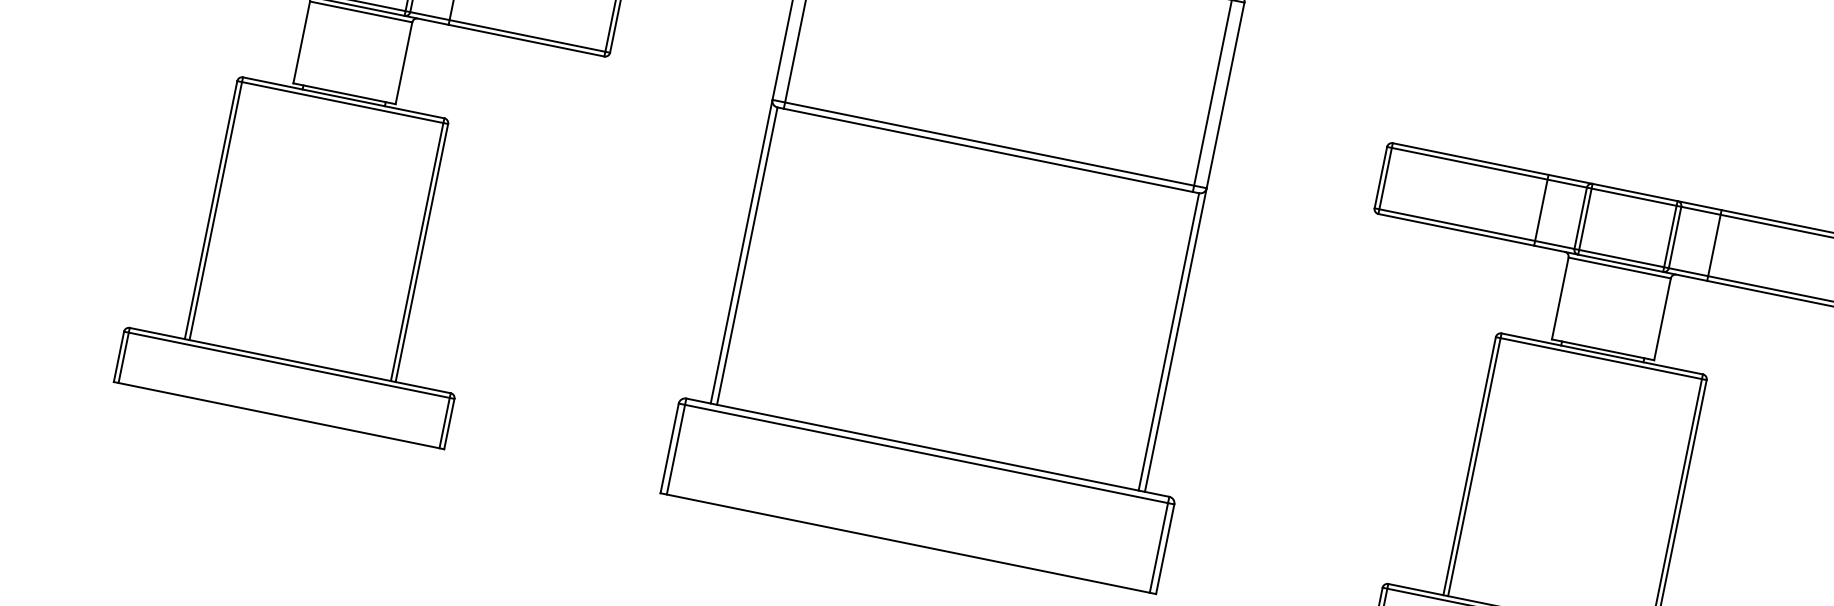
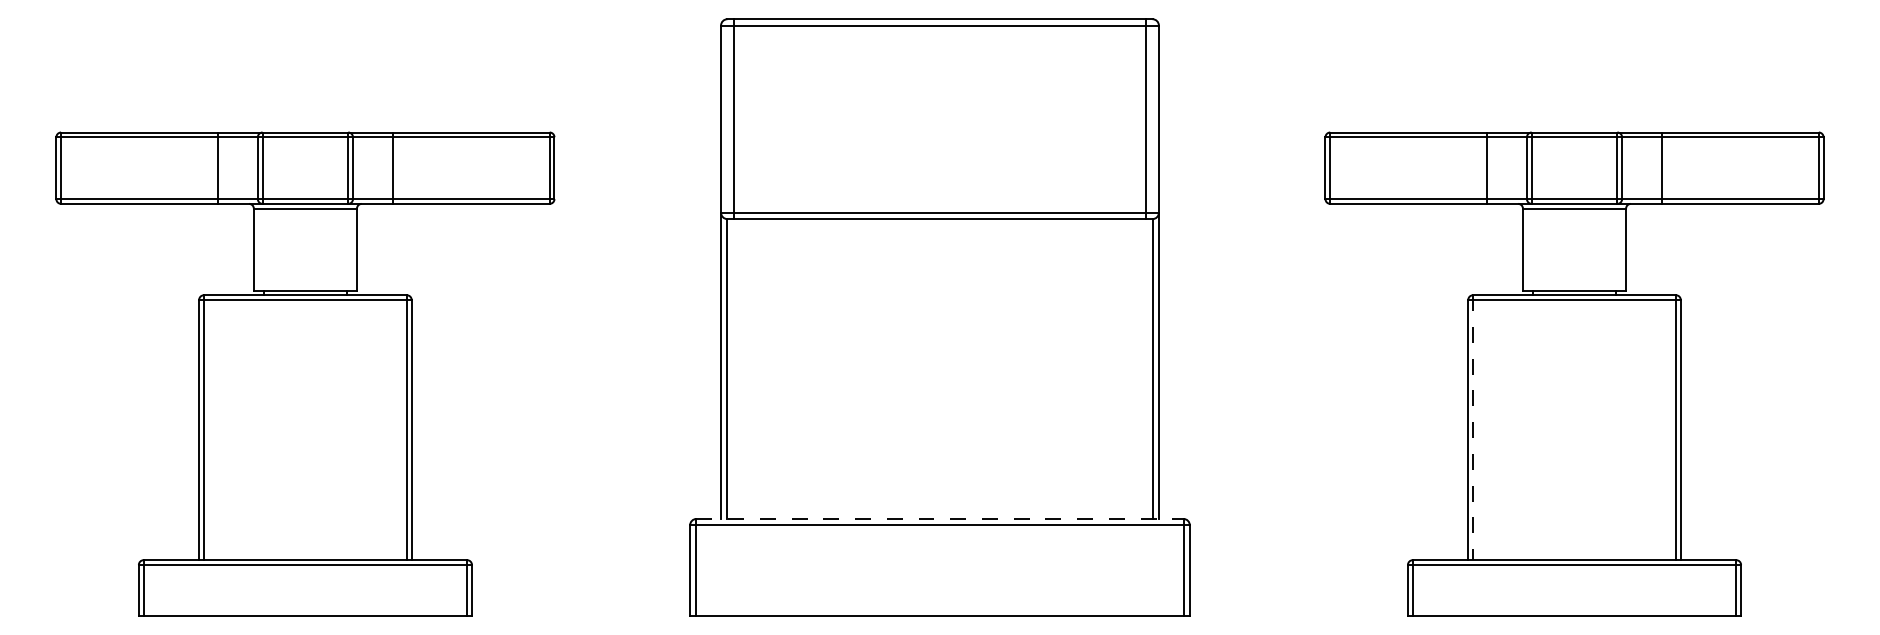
line: (927, 447) -> (939, 518), solid -> dashed
line: (1475, 465) -> (1473, 428), solid -> dashed

